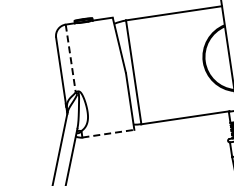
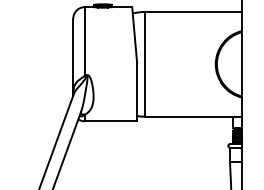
line: (70, 58) -> (84, 41), dashed -> solid
line: (108, 133) -> (111, 121), dashed -> solid

